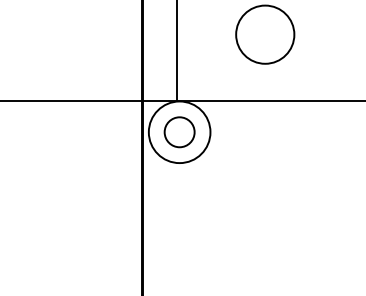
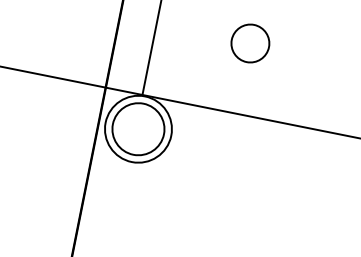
circle: (265, 34) -> (250, 43), size x0.6
circle: (179, 132) -> (138, 129), size x1.6

